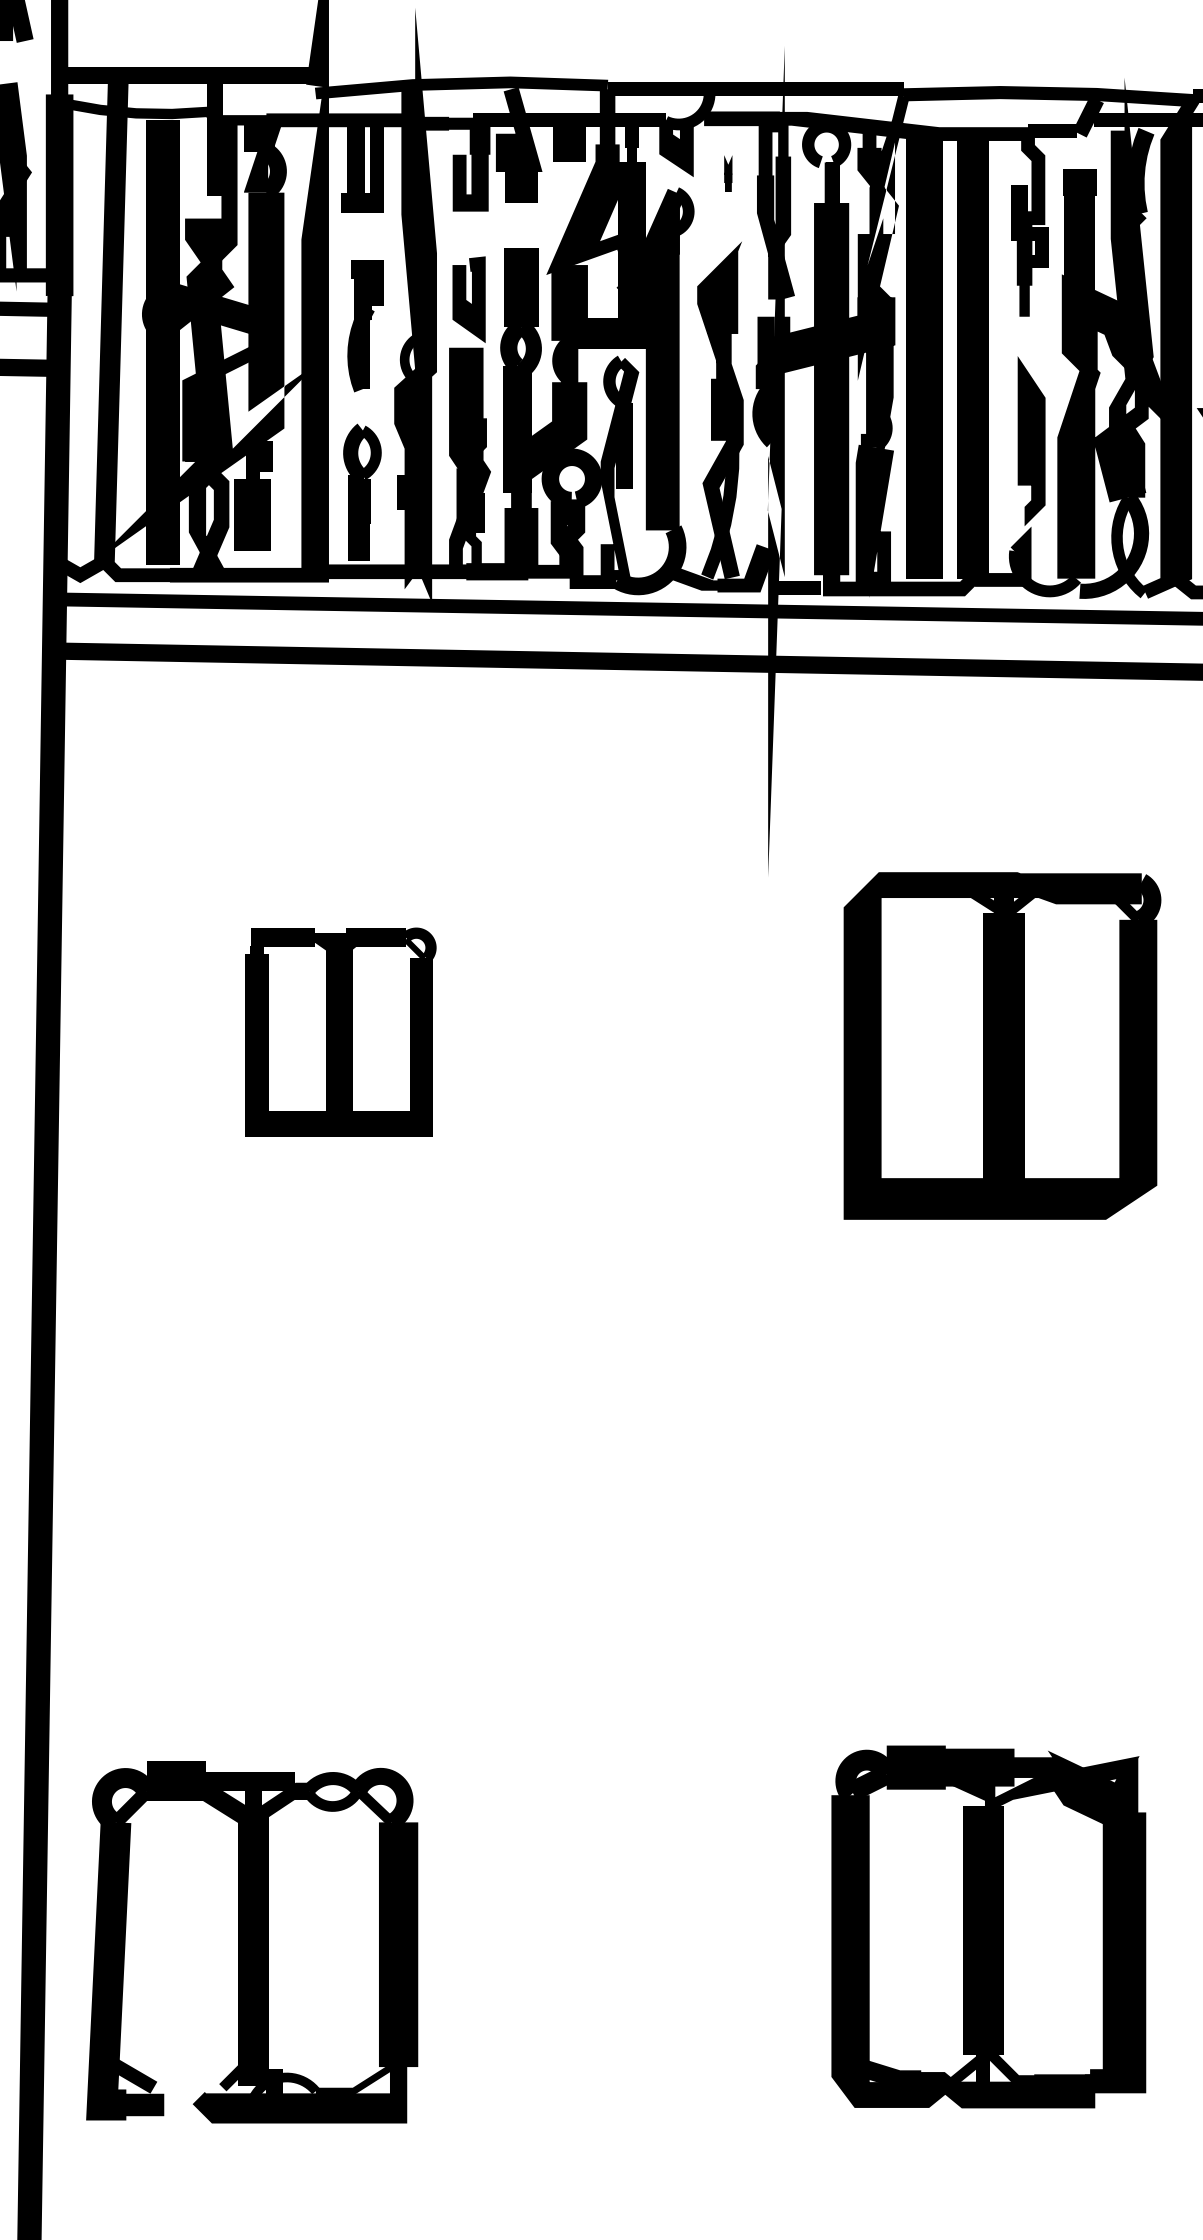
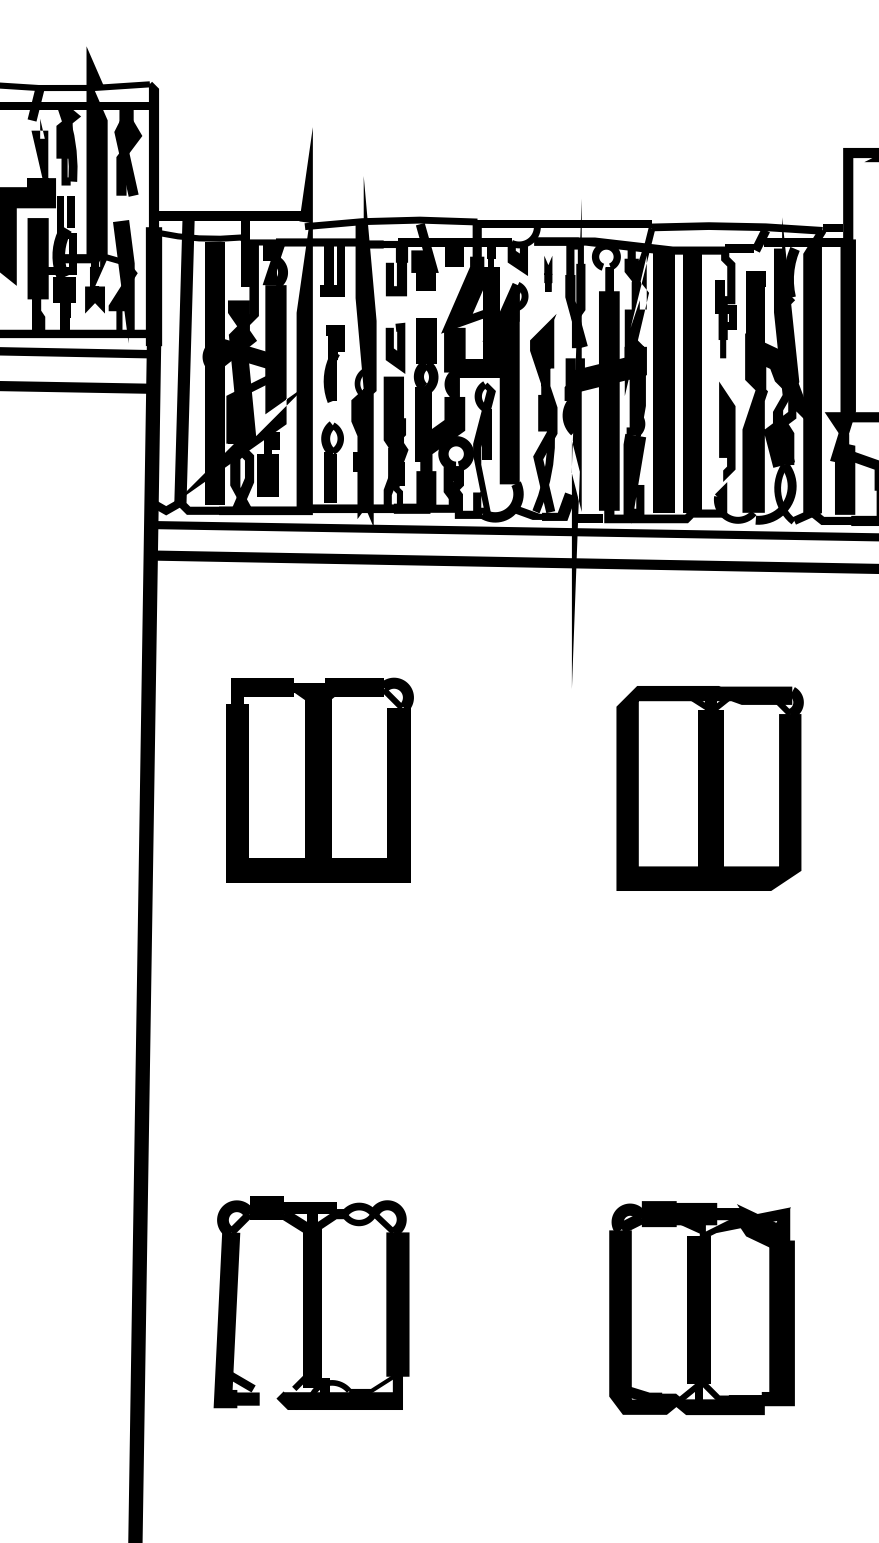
part: (728, 172) -> (548, 273), size x1.67
part: (340, 1030) -> (319, 779), size x1.67
part: (252, 1941) -> (311, 1302), moved

